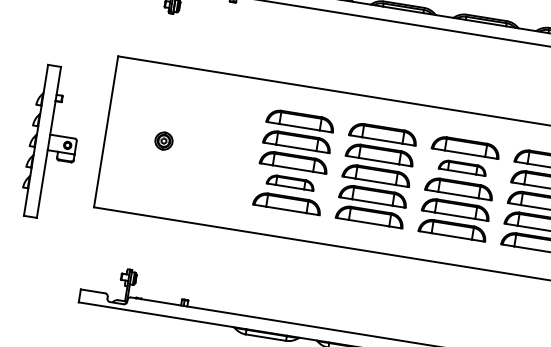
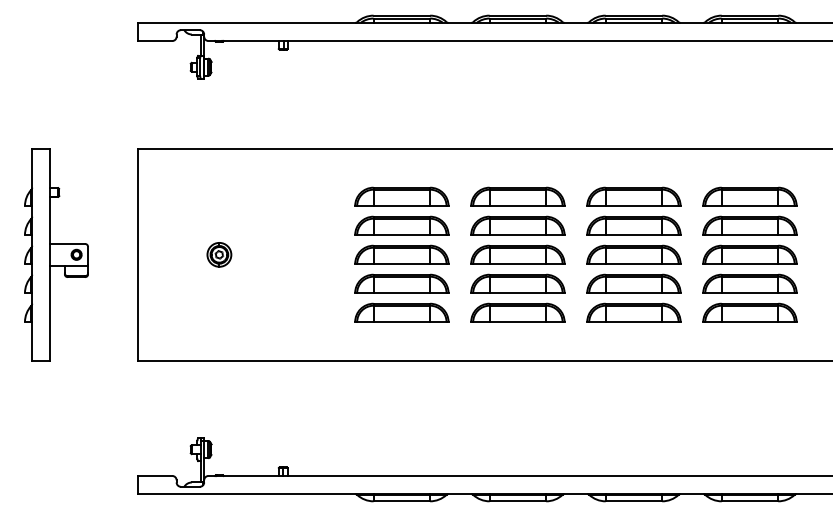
part: (53, 142) -> (56, 254), moved
part: (462, 167) -> (633, 225), size x1.43
part: (290, 182) -> (401, 283), size x1.43

